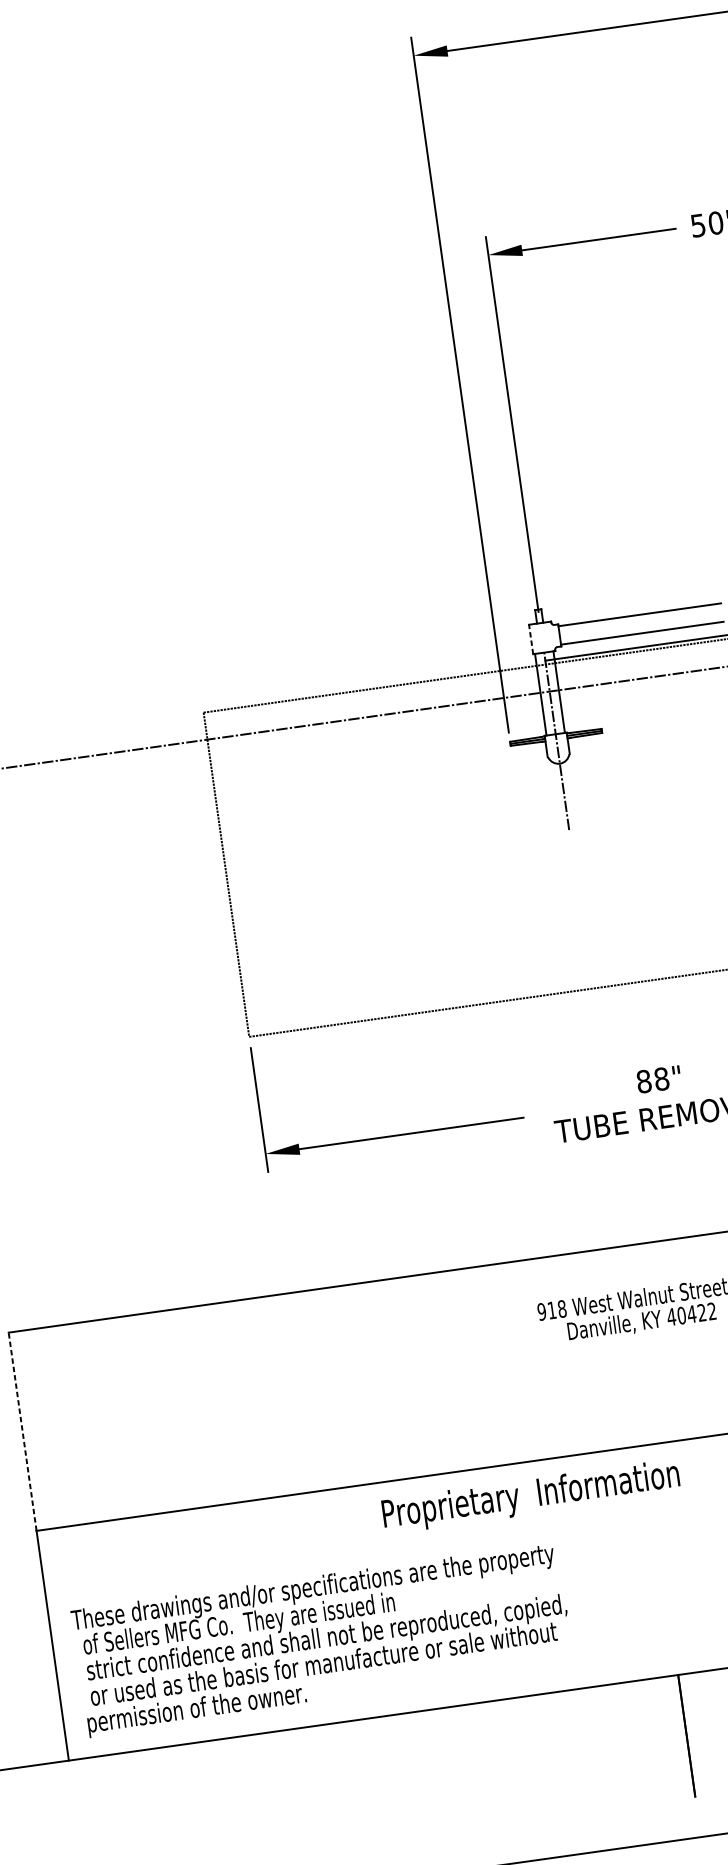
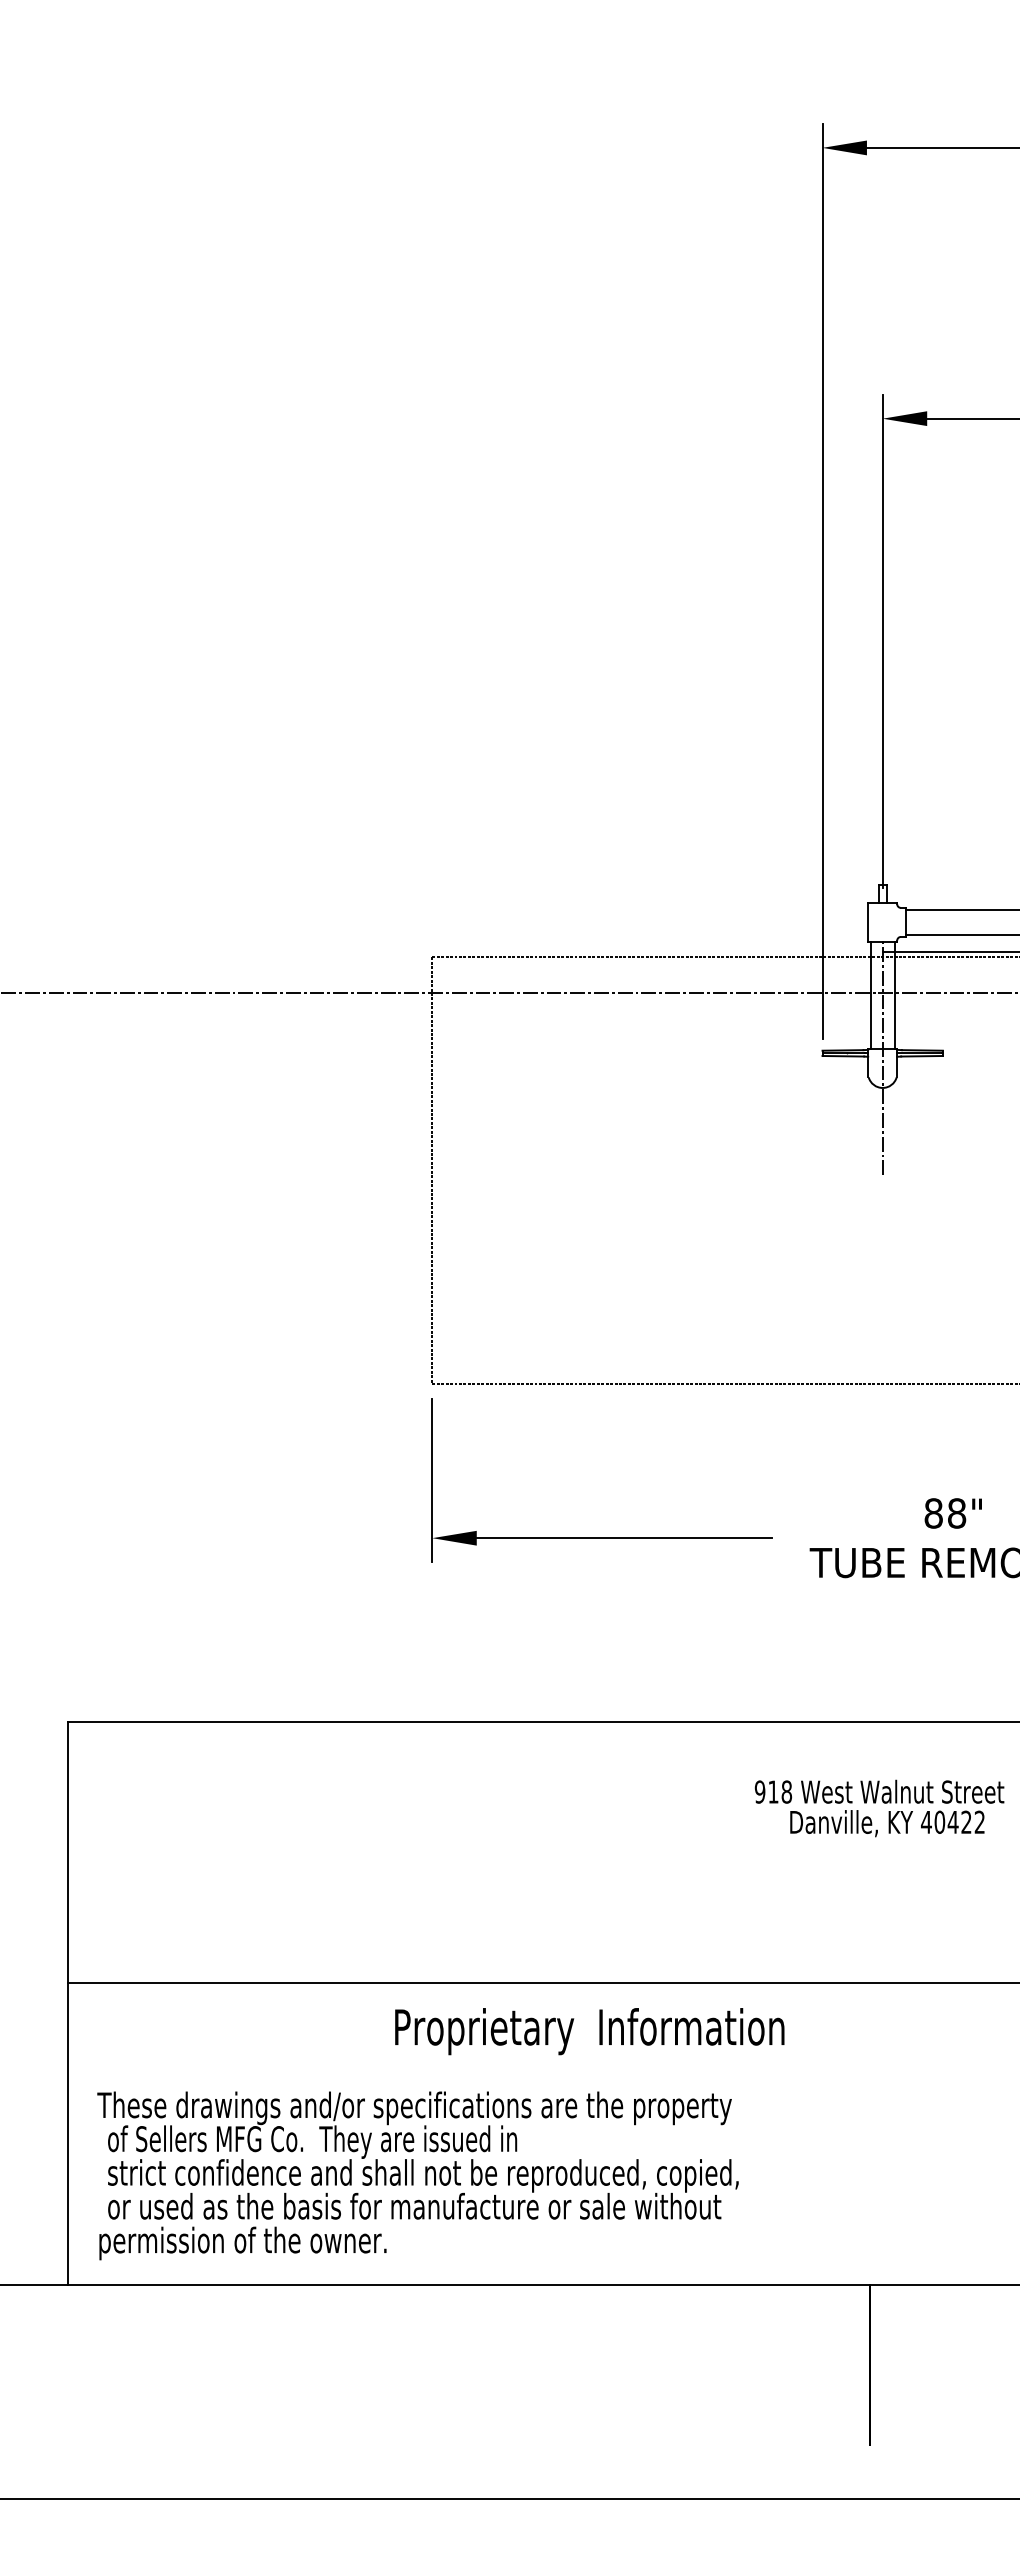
line: (531, 638) -> (868, 921), dashed -> solid
line: (22, 1431) -> (68, 1852), dashed -> solid
text: (530, 1496) -> (589, 2031), moved

